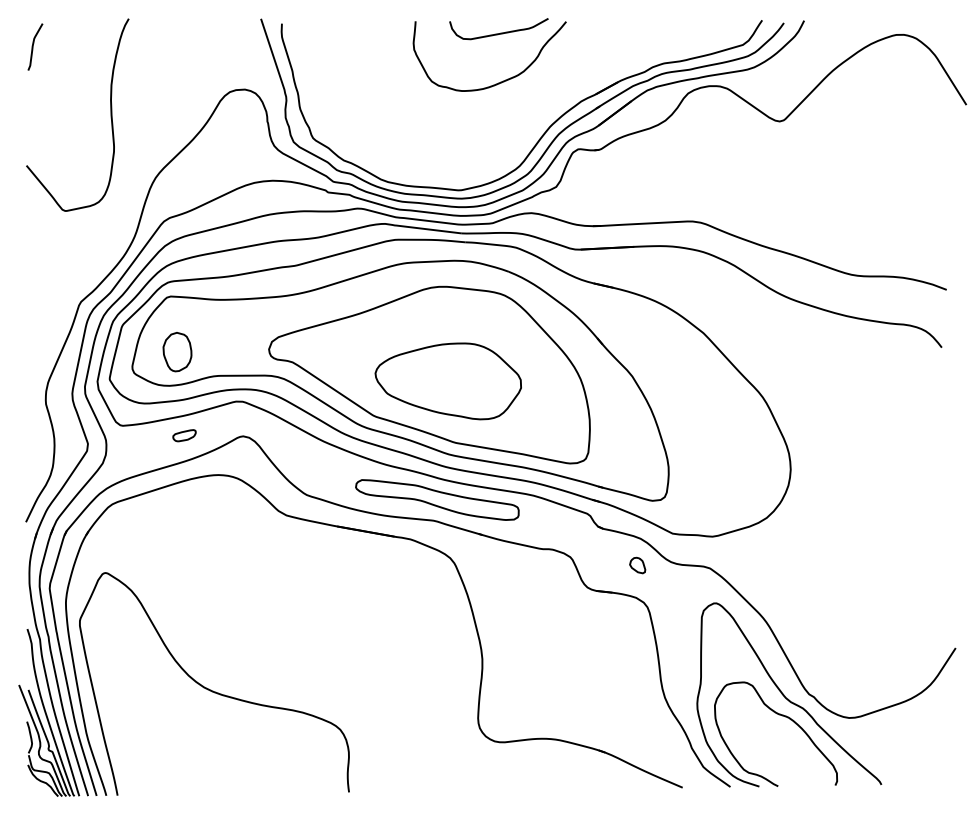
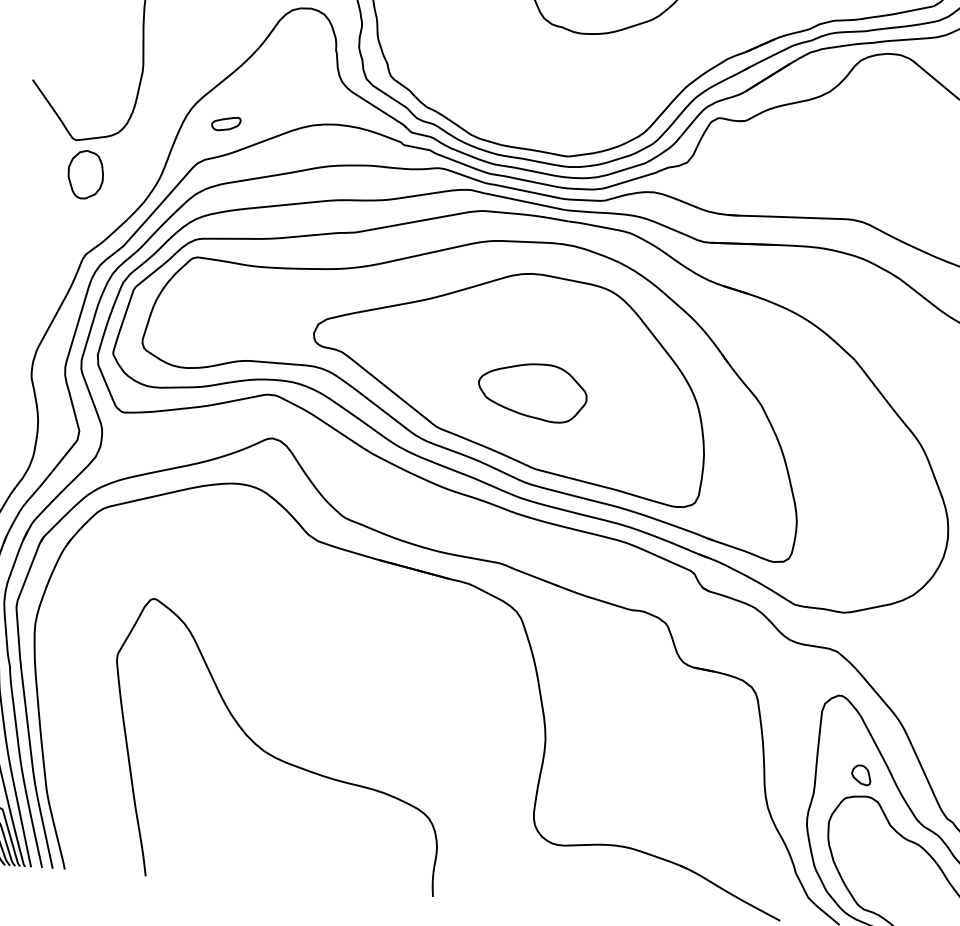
part: (177, 352) -> (85, 175), moved
part: (447, 381) -> (531, 392), size x0.6
part: (184, 435) -> (226, 123), moved
part: (437, 499) -> (506, 537), removed
part: (637, 565) -> (861, 775), moved
curve: (211, 689) -> (273, 754), moved

